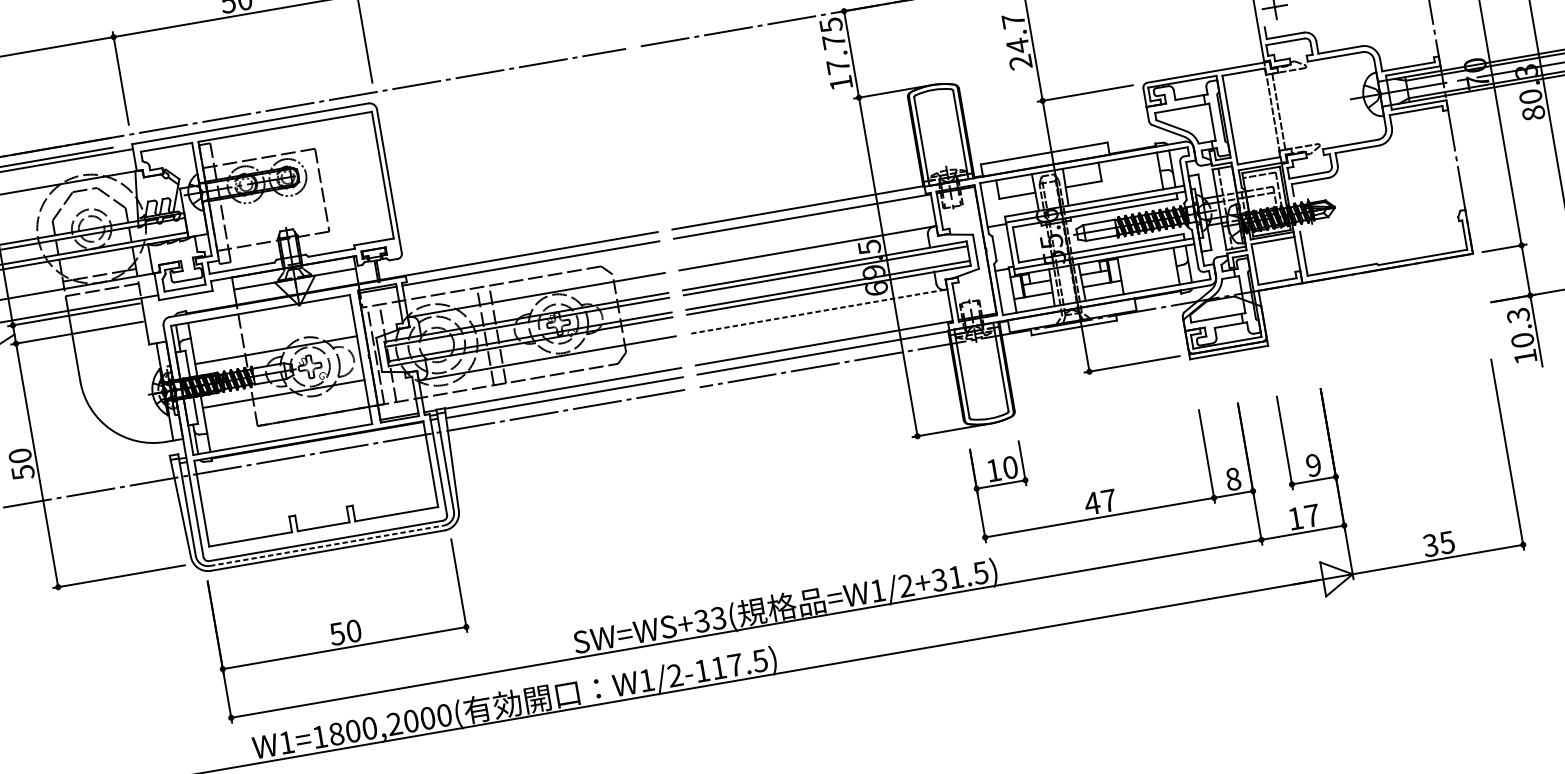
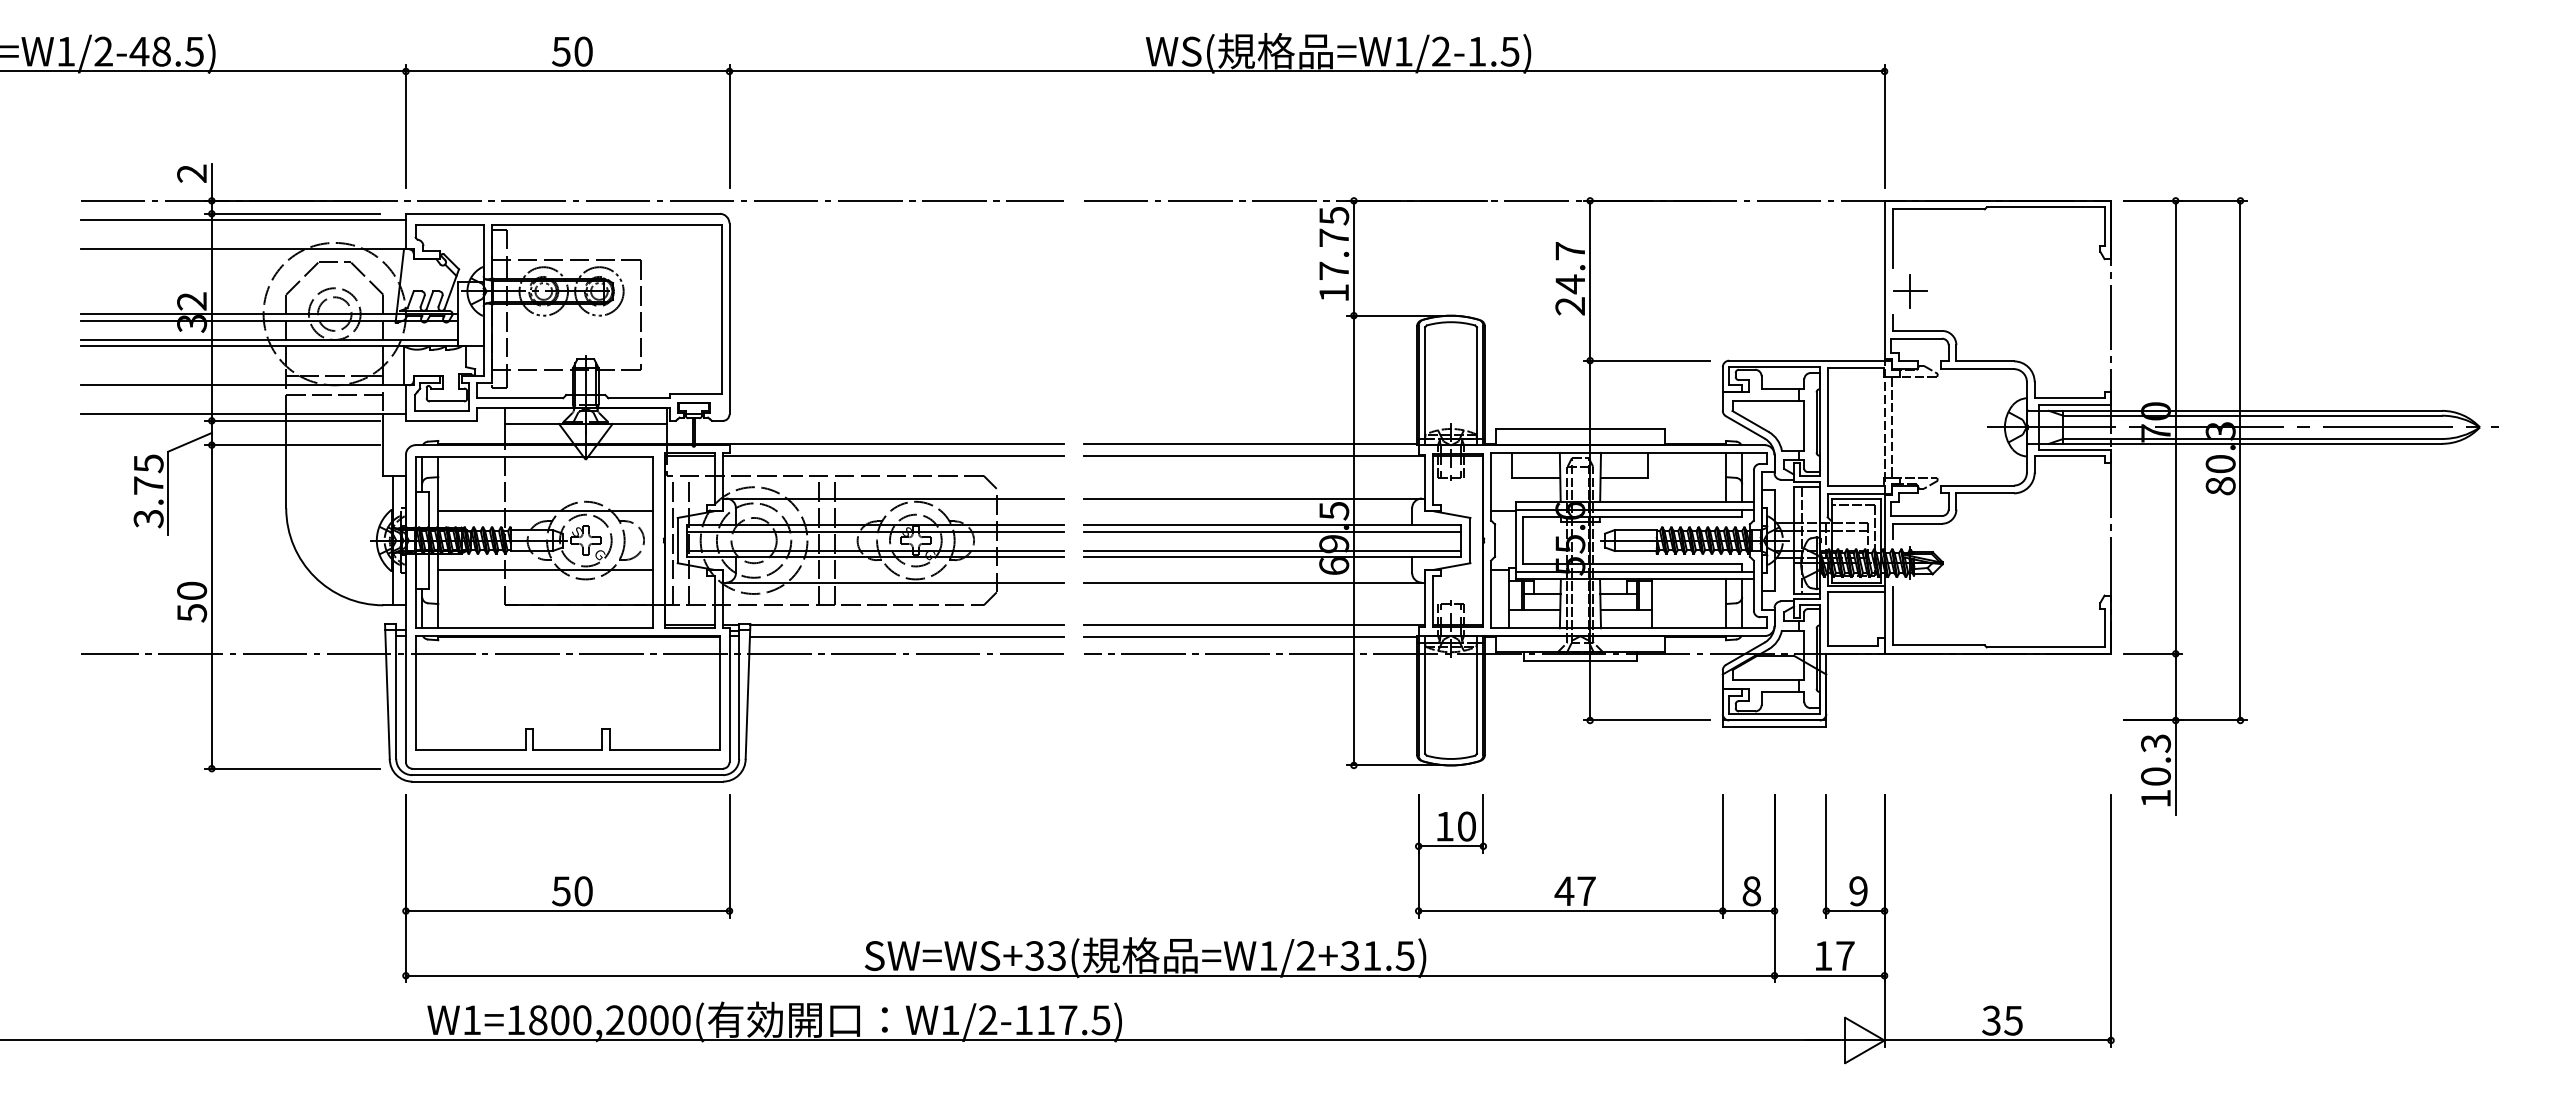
line: (817, 311) -> (1252, 582), dashed -> solid
line: (327, 545) -> (568, 775), dashed -> solid

